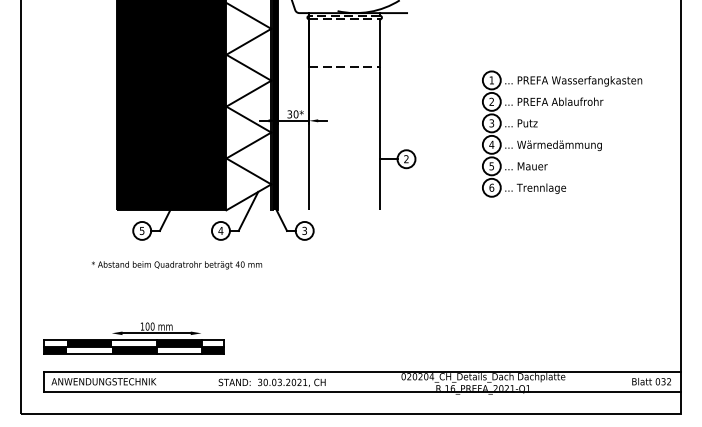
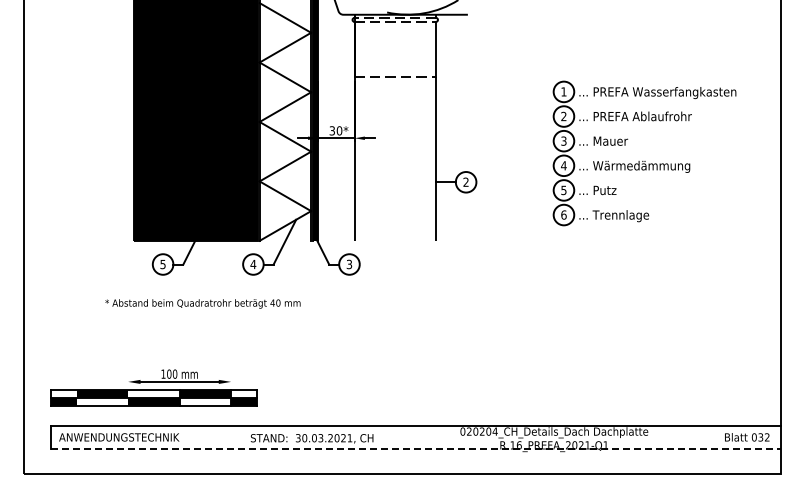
text: (533, 122) -> (611, 140), ... Putz -> ... Mauer
text: (533, 166) -> (611, 190), ... Mauer -> ... Putz
line: (362, 391) -> (415, 448), solid -> dashed

